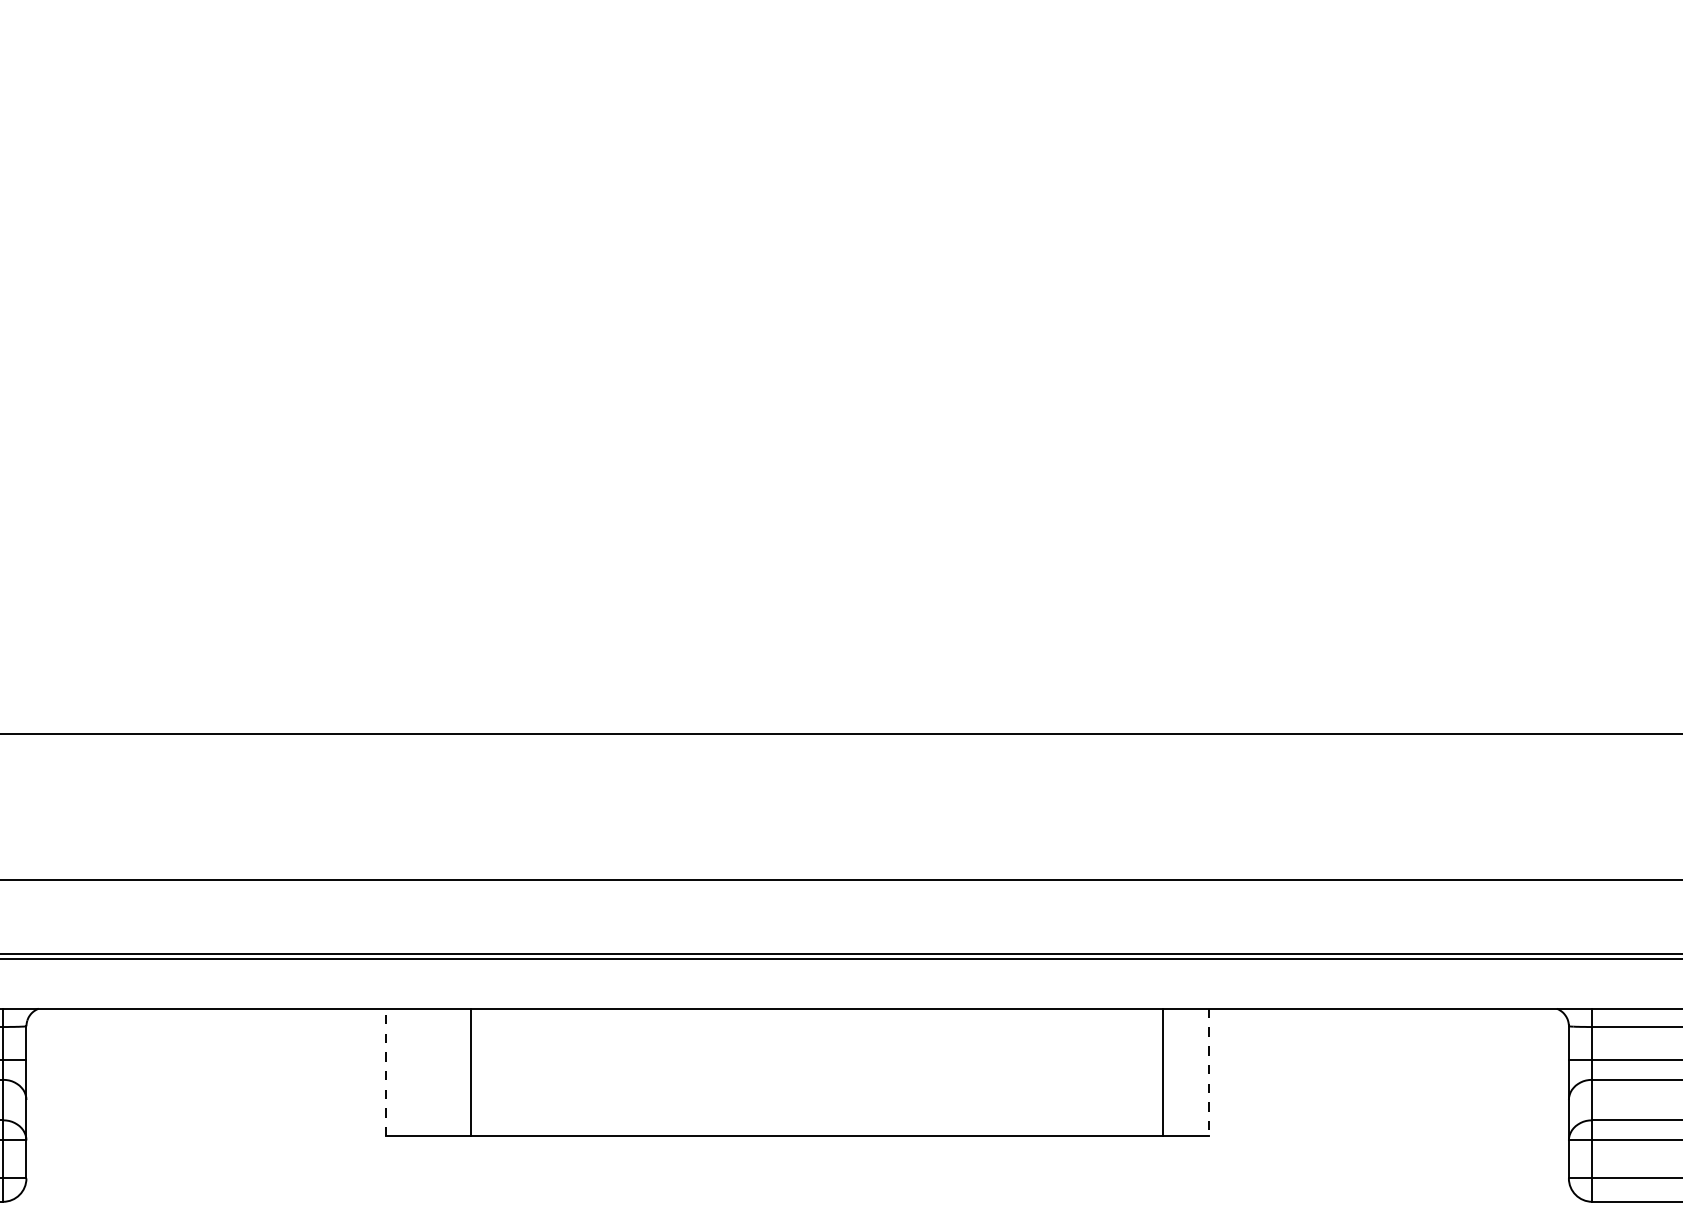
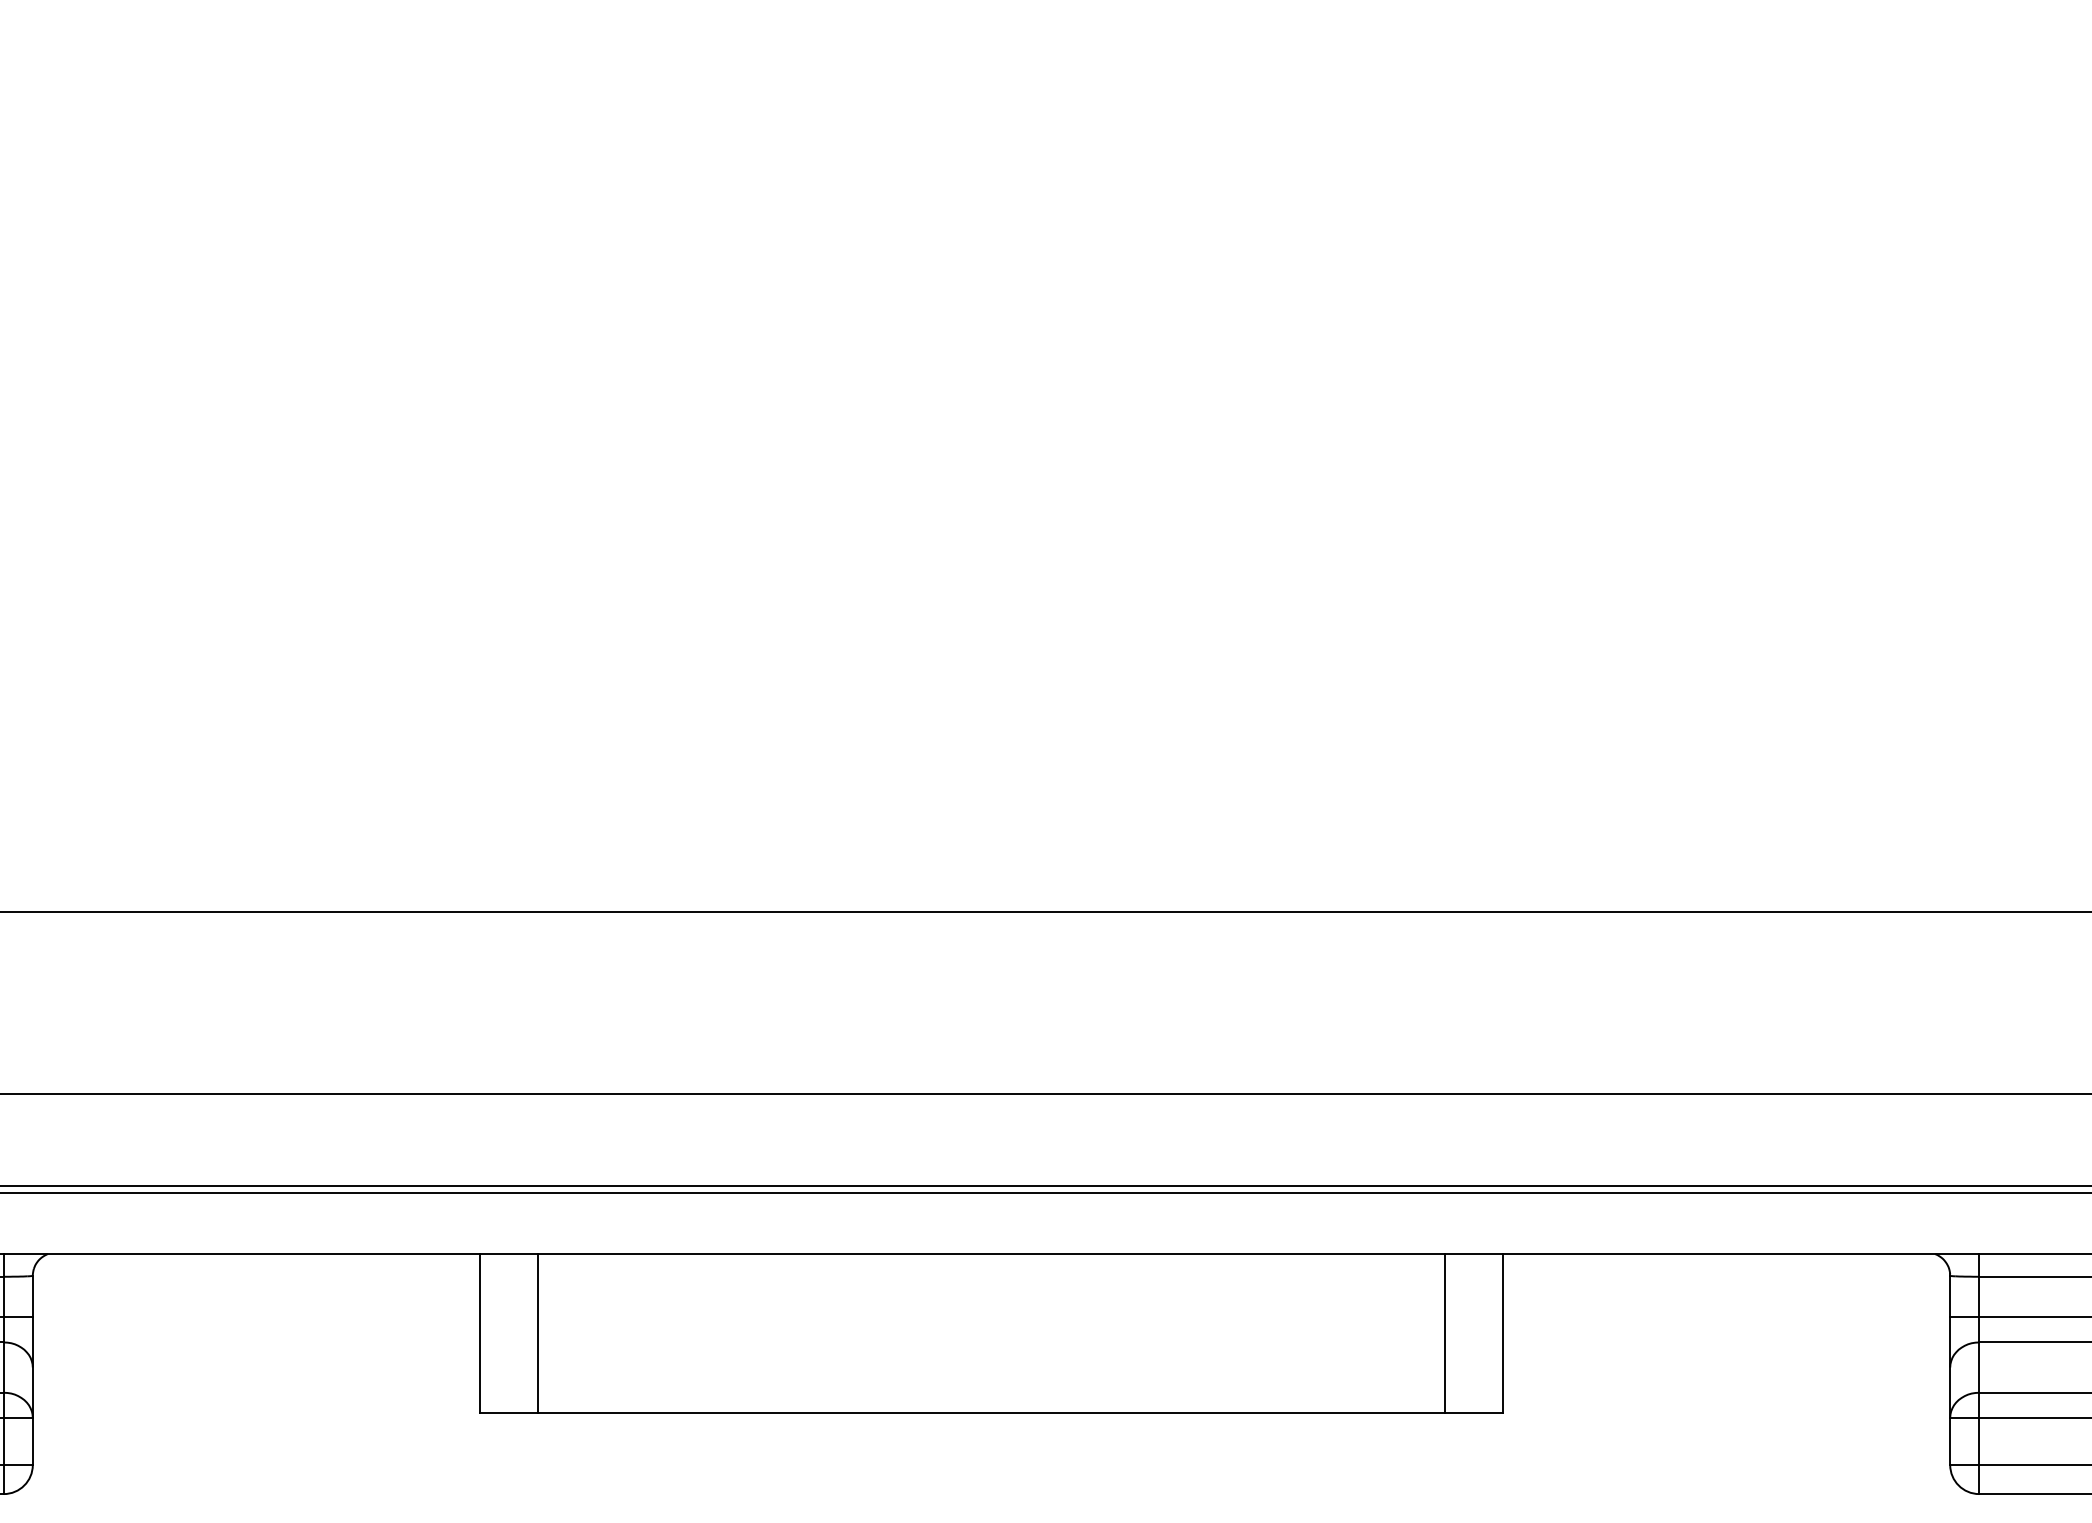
line: (386, 1072) -> (480, 1333), dashed -> solid
line: (470, 1072) -> (537, 1333), moved
line: (1209, 1072) -> (1503, 1333), dashed -> solid

